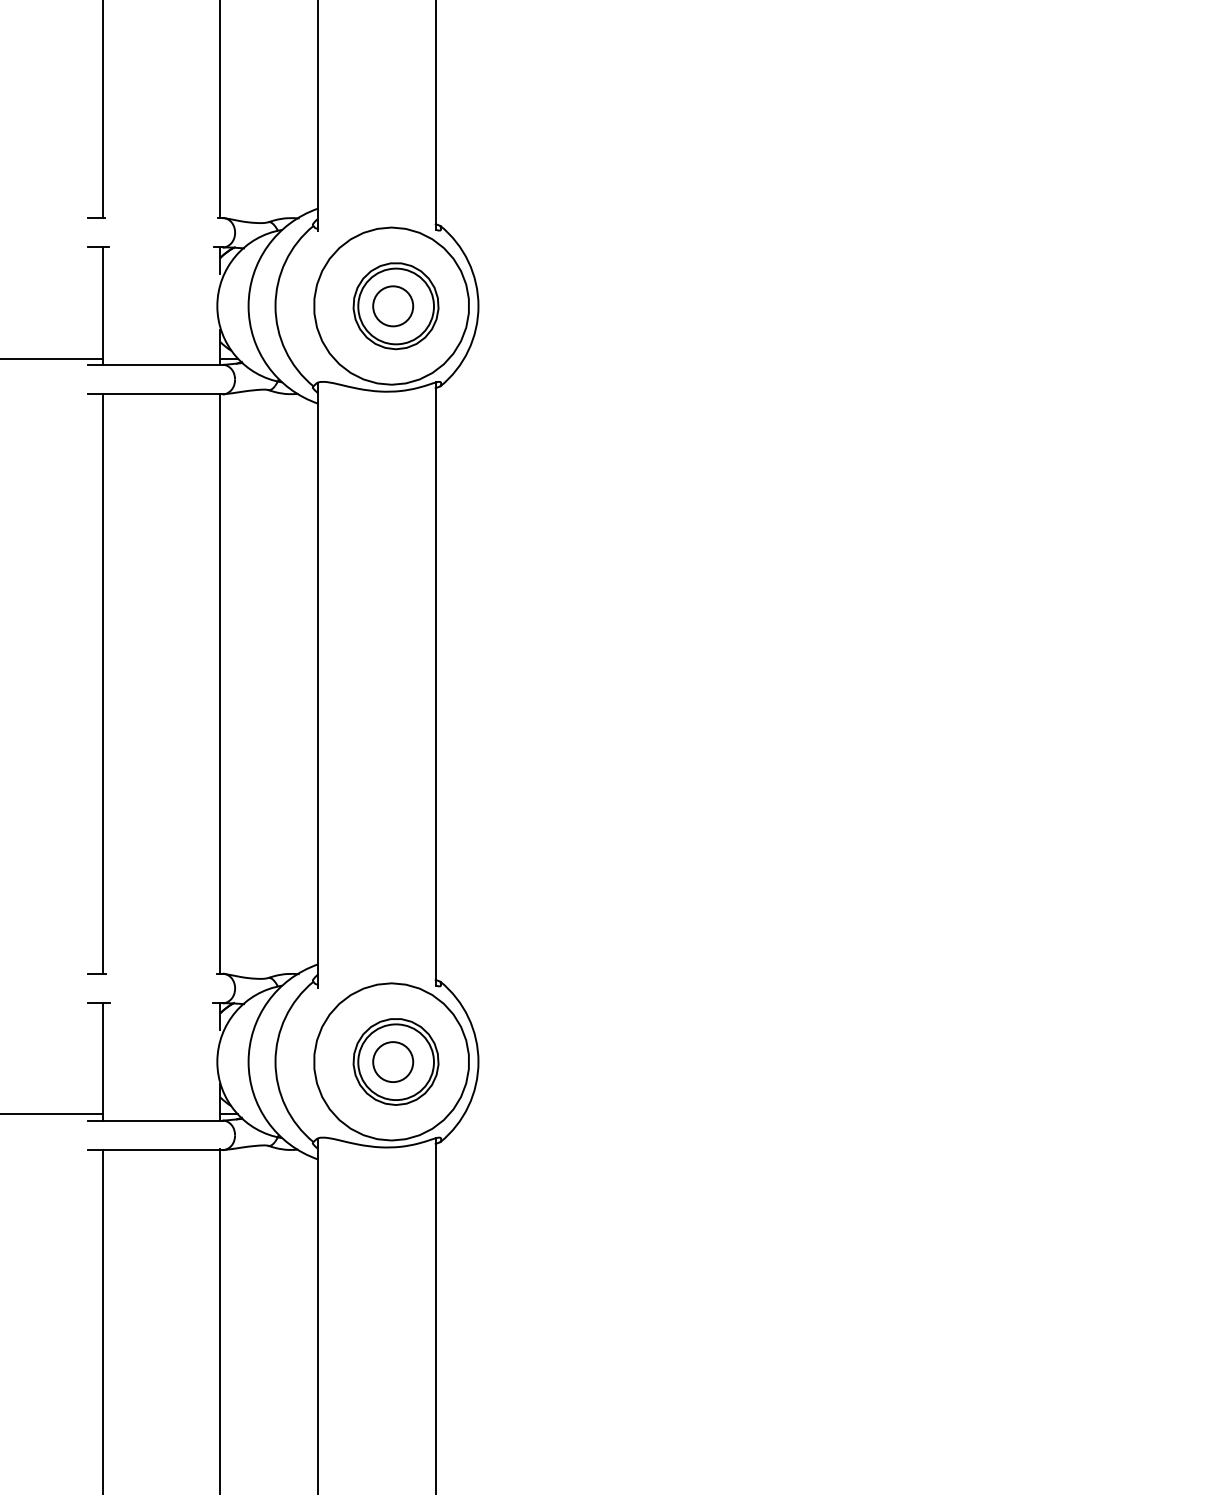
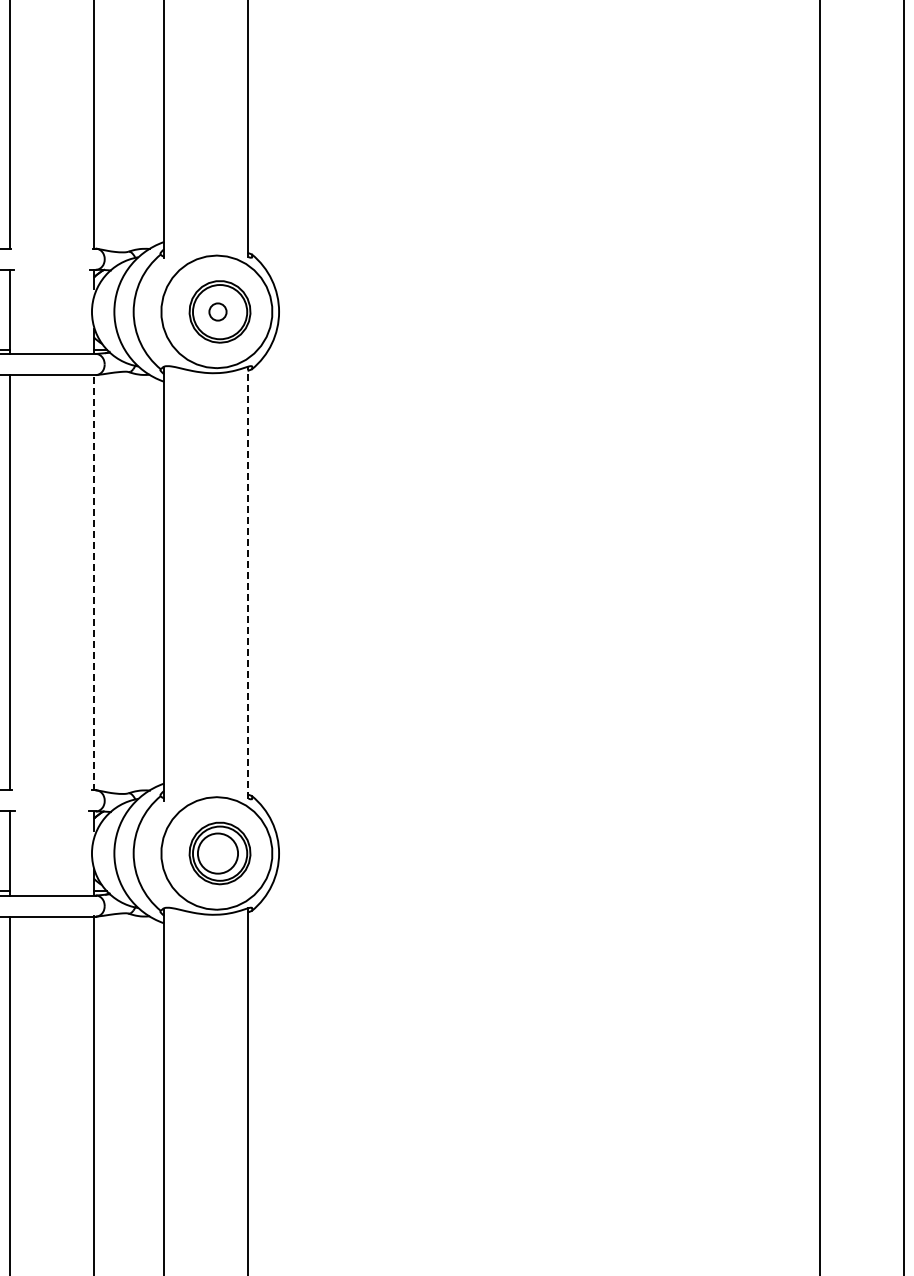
circle: (392, 305) -> (217, 311), size x0.6
line: (220, 683) -> (94, 582), solid -> dashed
line: (435, 683) -> (248, 582), solid -> dashed
circle: (392, 1061) -> (217, 853), size x1.4

